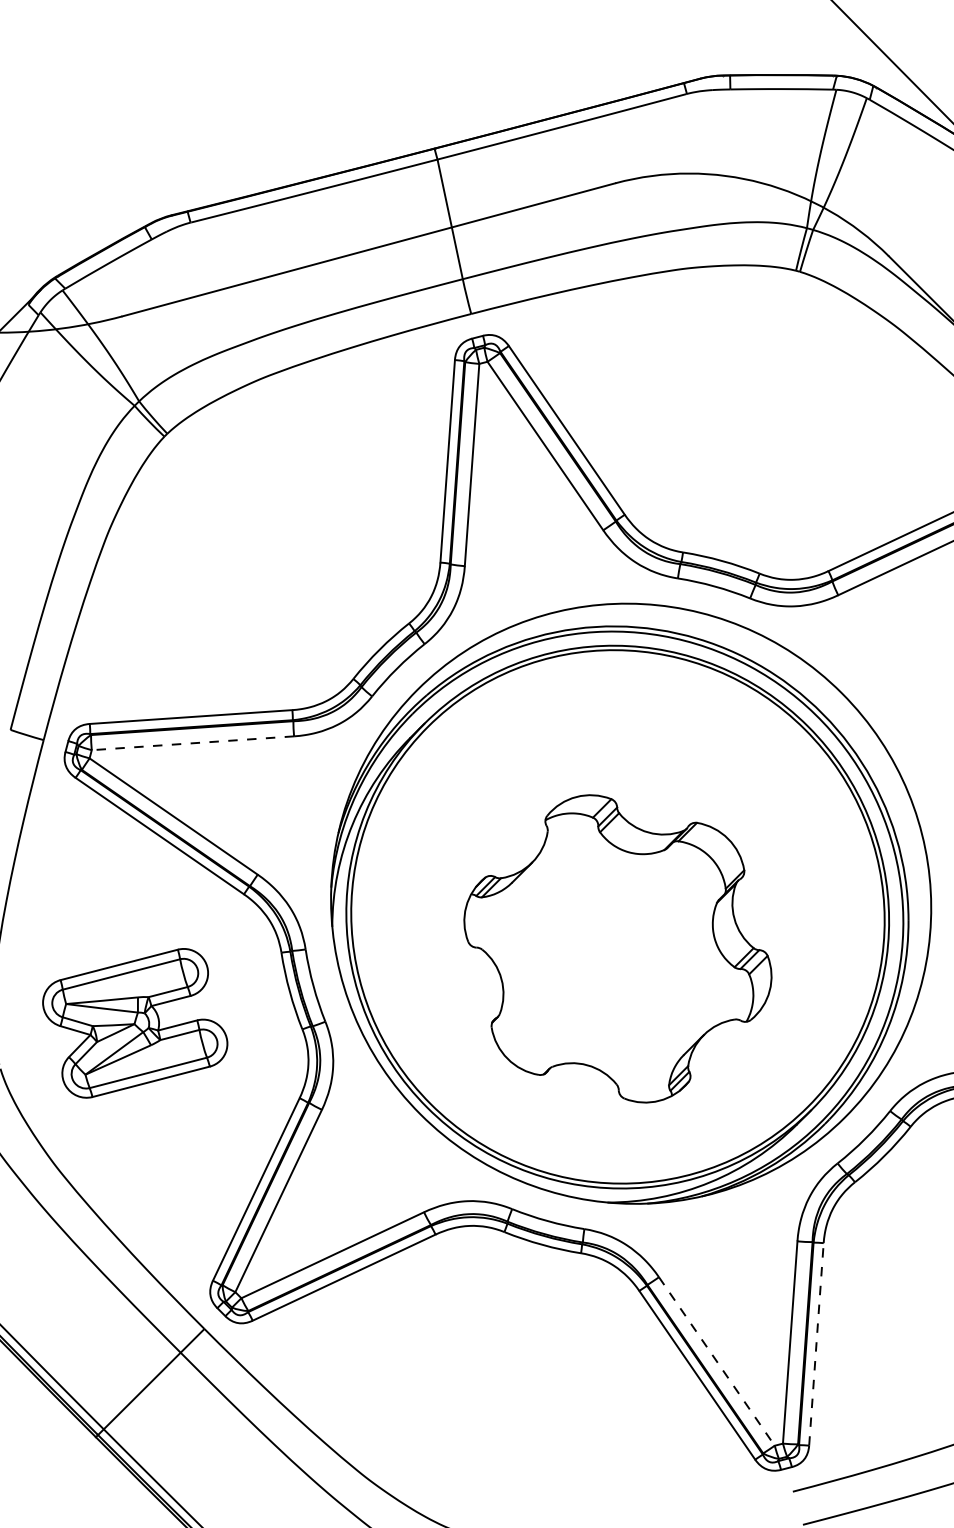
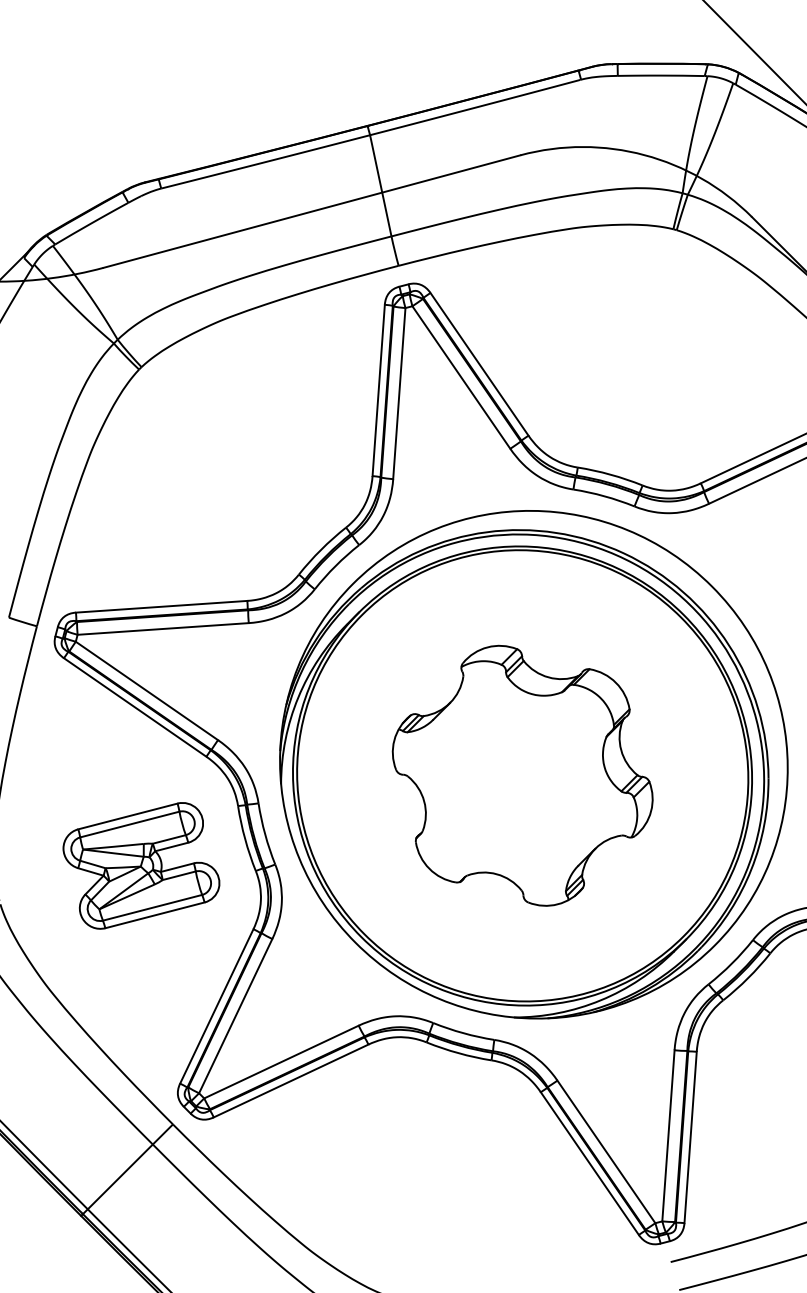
line: (192, 743) -> (162, 629), dashed -> solid
part: (617, 948) -> (522, 775), moved
part: (135, 1023) -> (141, 866), moved
line: (816, 1344) -> (690, 1137), dashed -> solid
line: (717, 1361) -> (606, 1151), dashed -> solid

